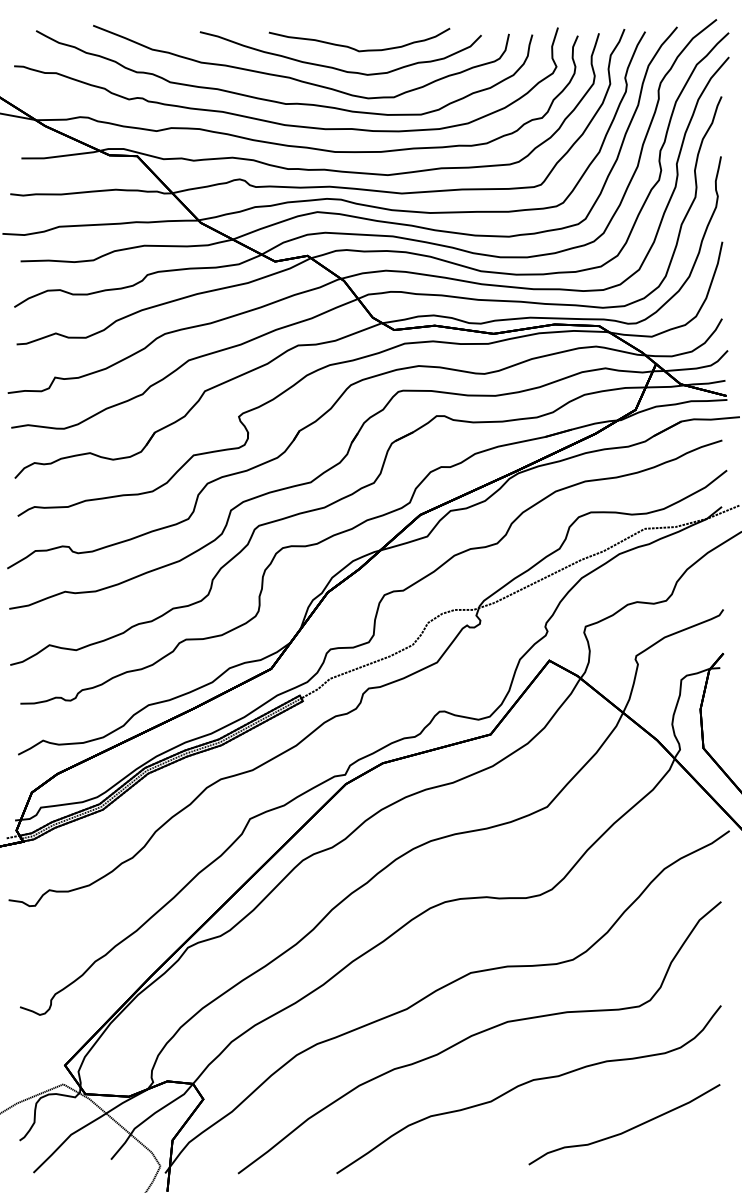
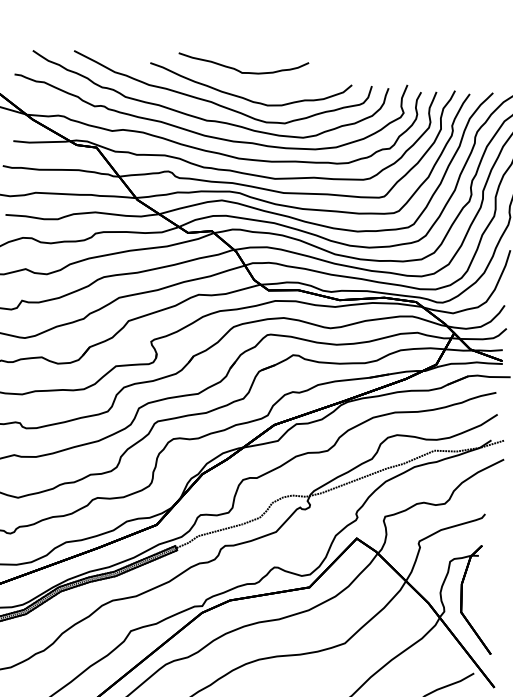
curve: (355, 48) -> (239, 70), moved

